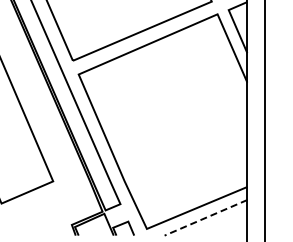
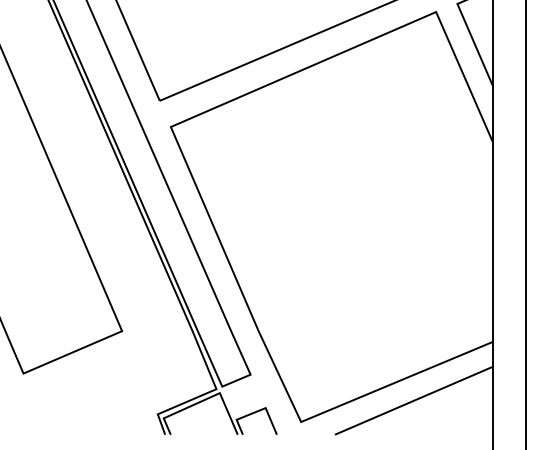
line: (205, 218) -> (413, 402), dashed -> solid

